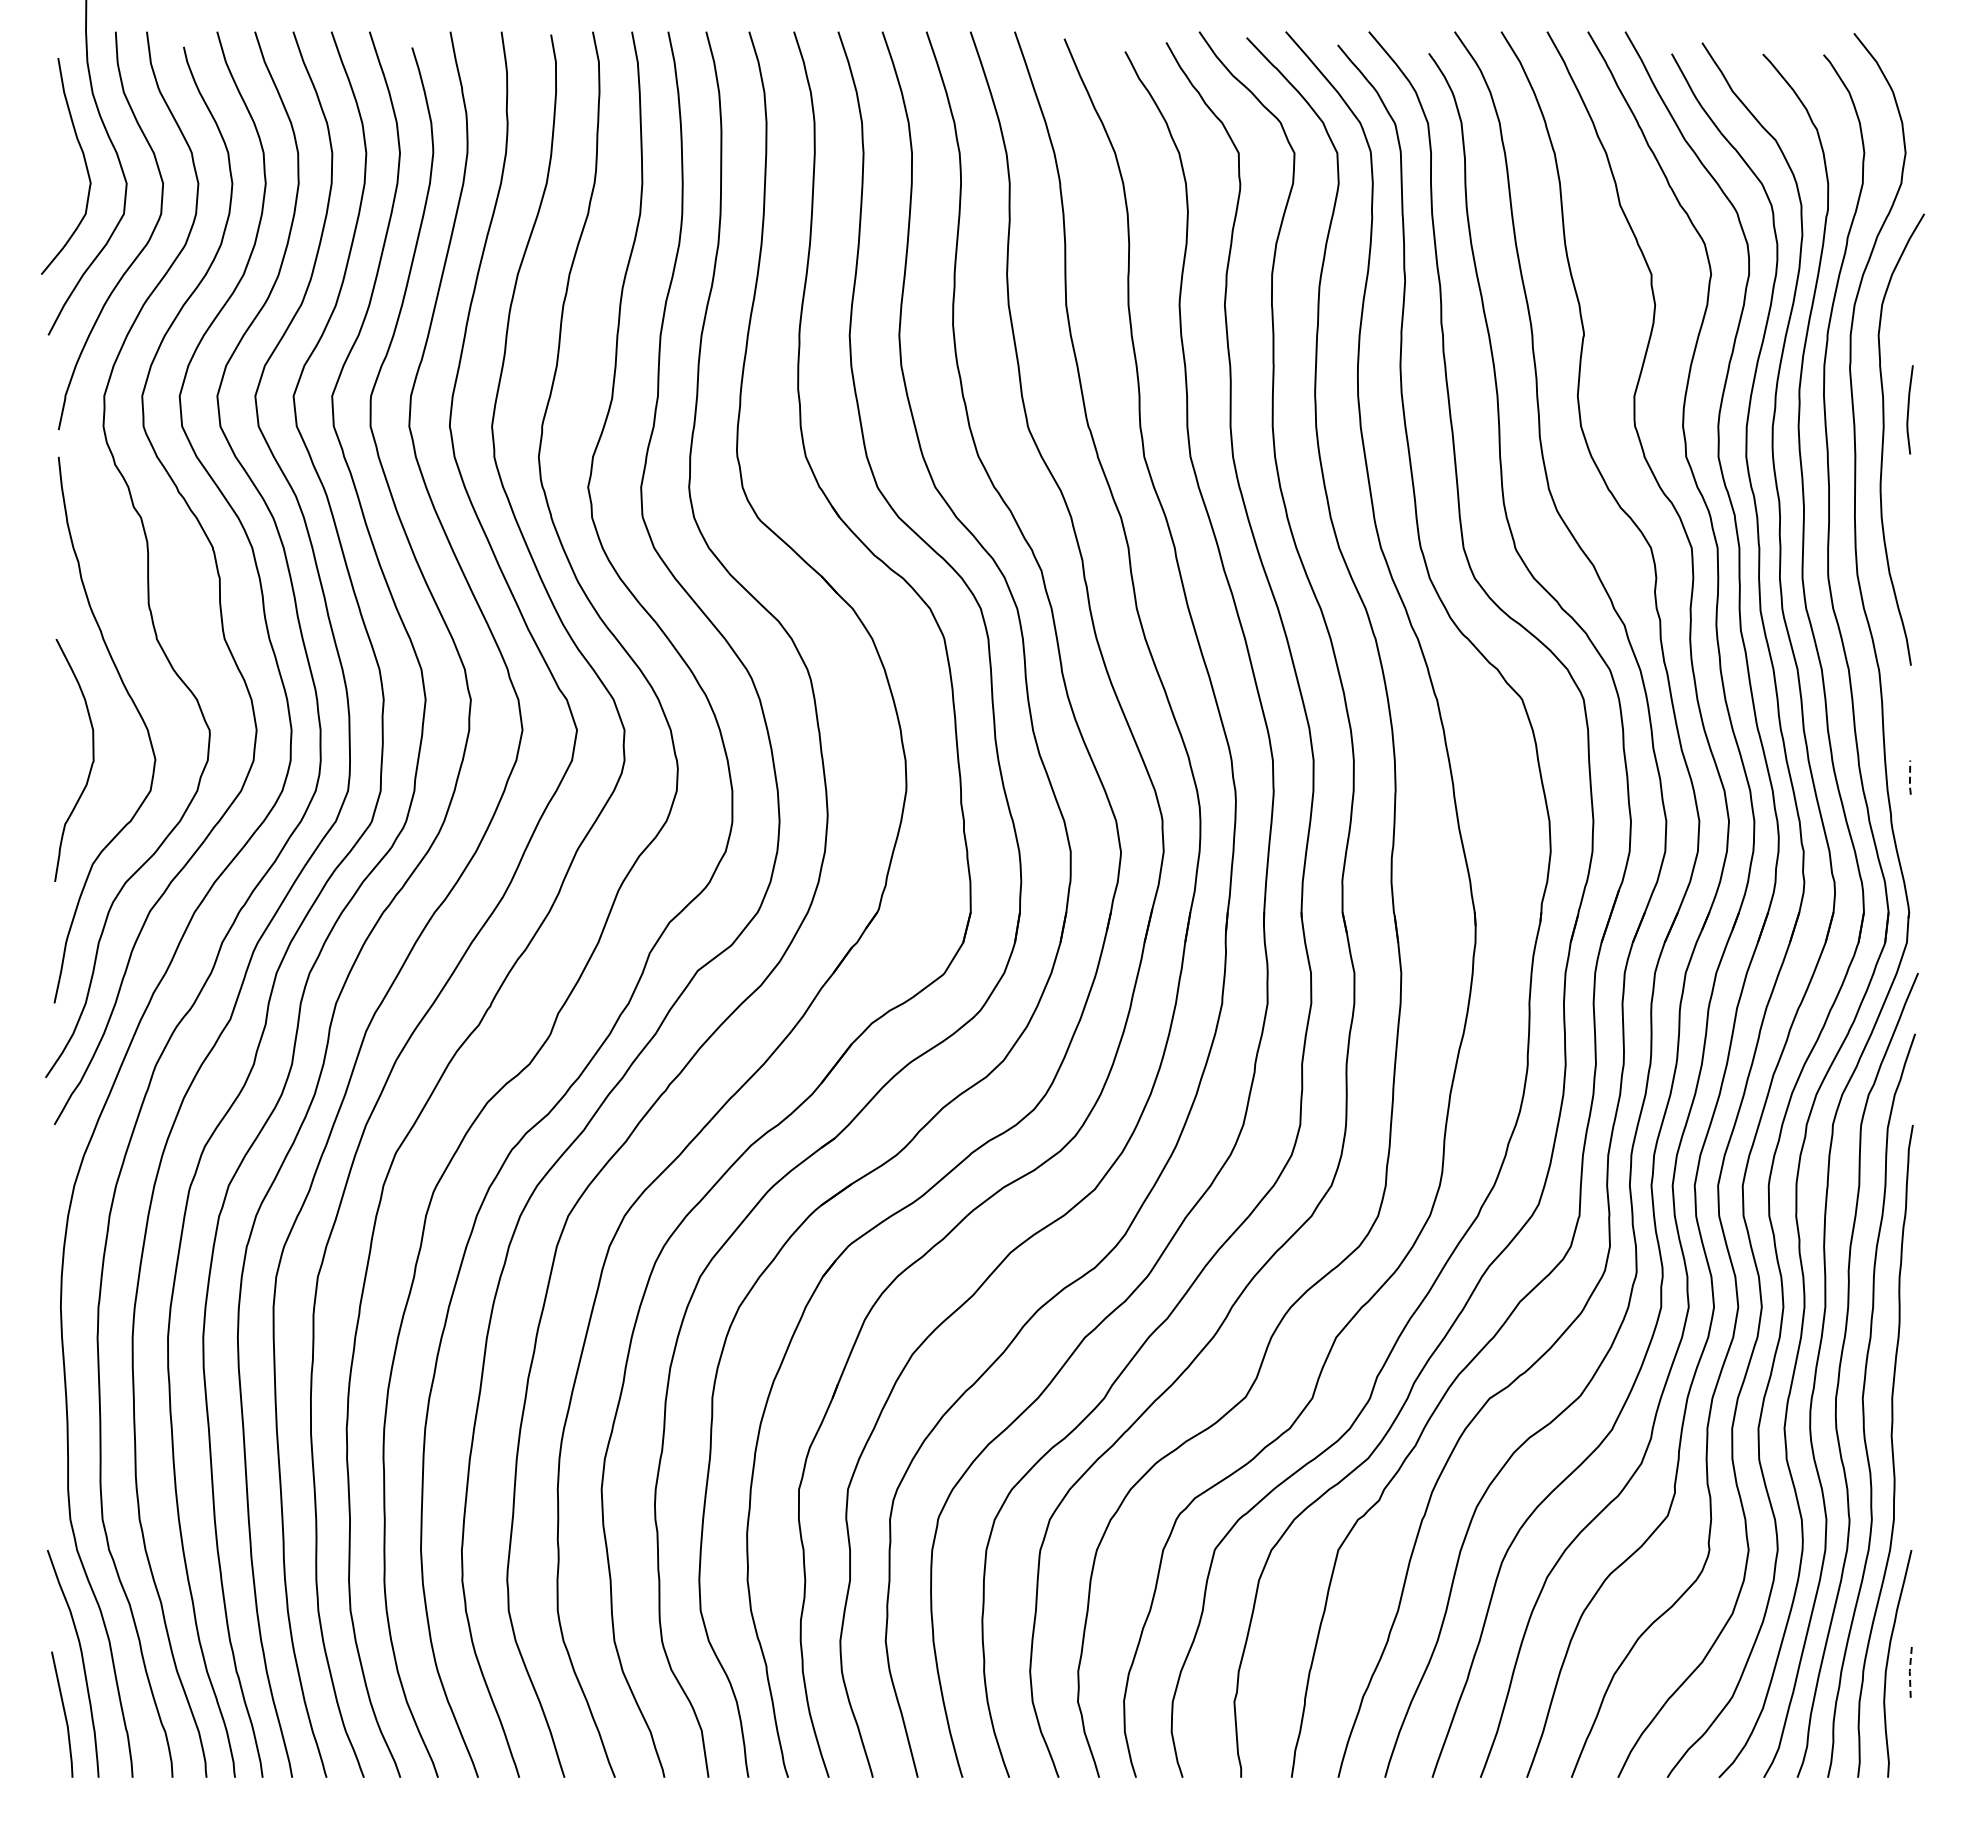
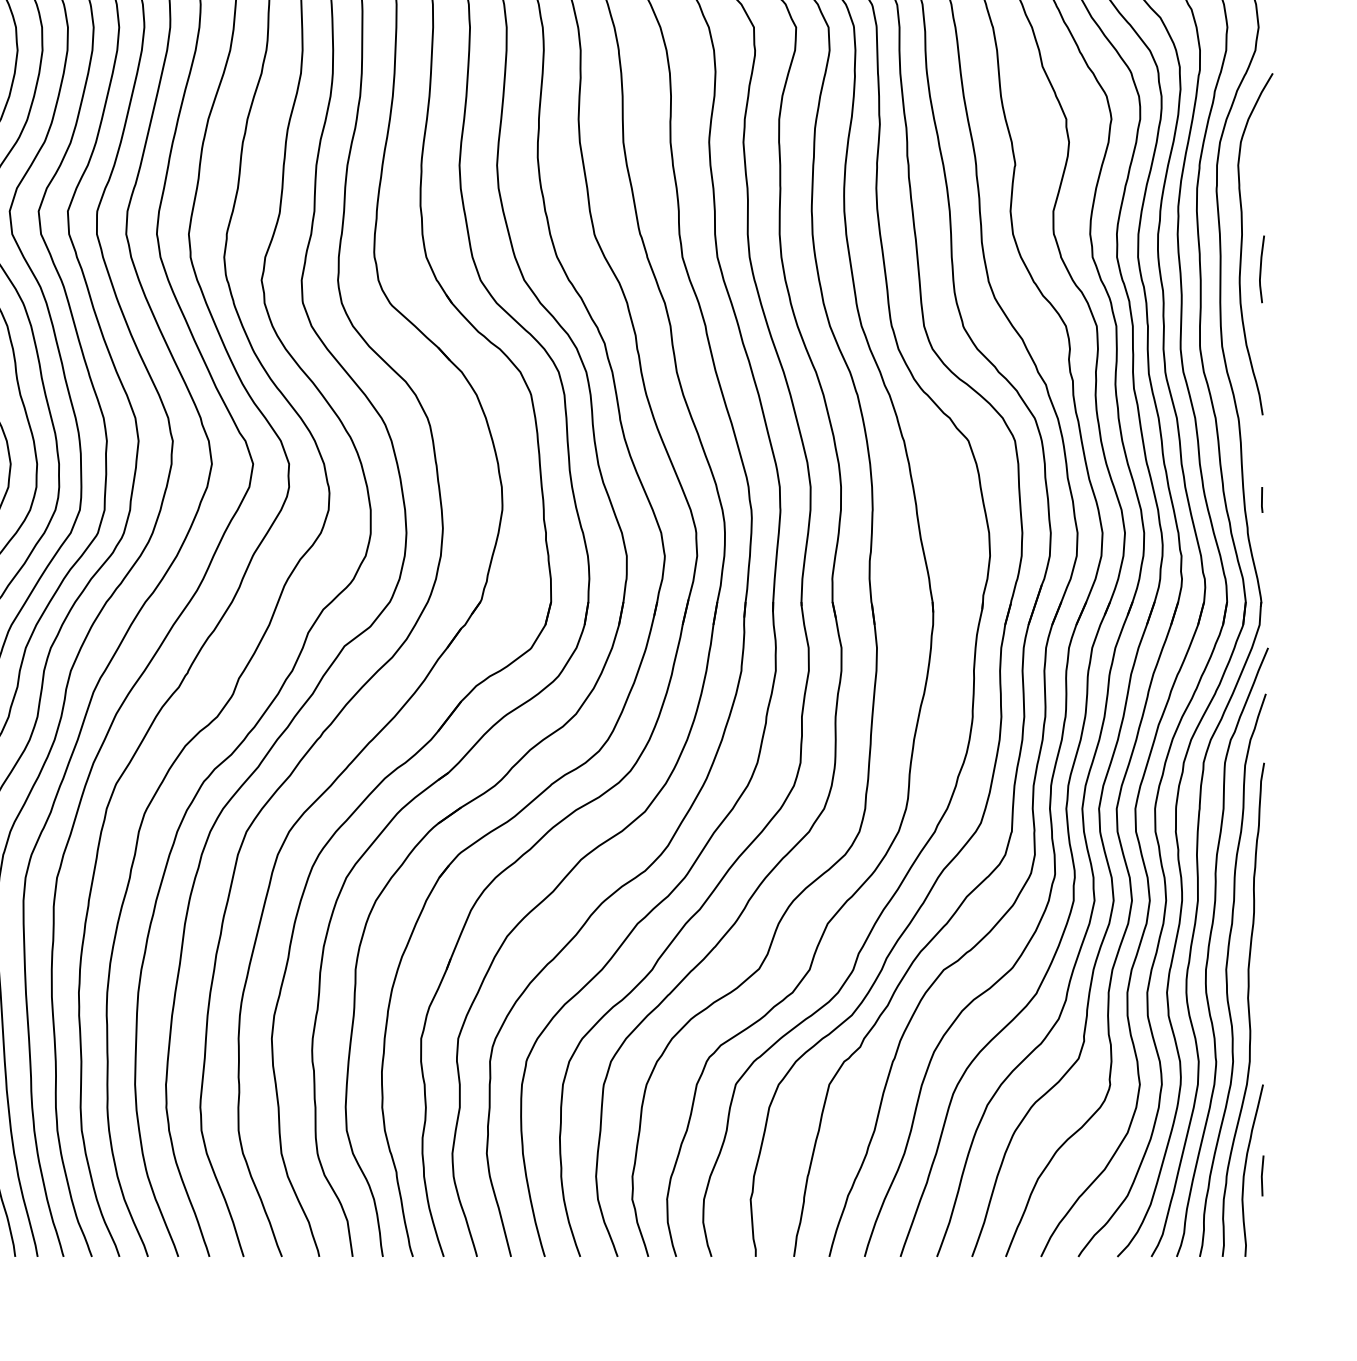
line: (1909, 409) -> (1261, 269), moved
line: (1910, 778) -> (1262, 500), dashed -> solid
line: (1909, 1671) -> (1261, 1176), dashed -> solid

